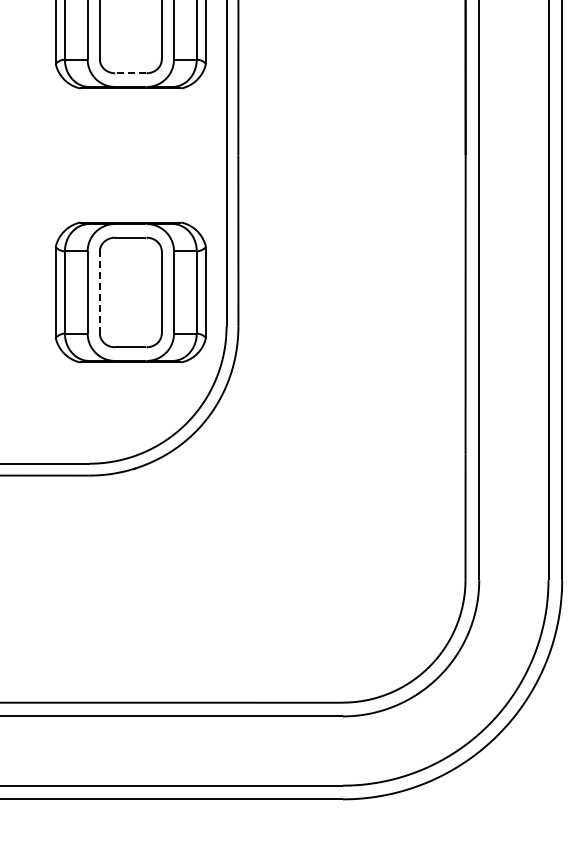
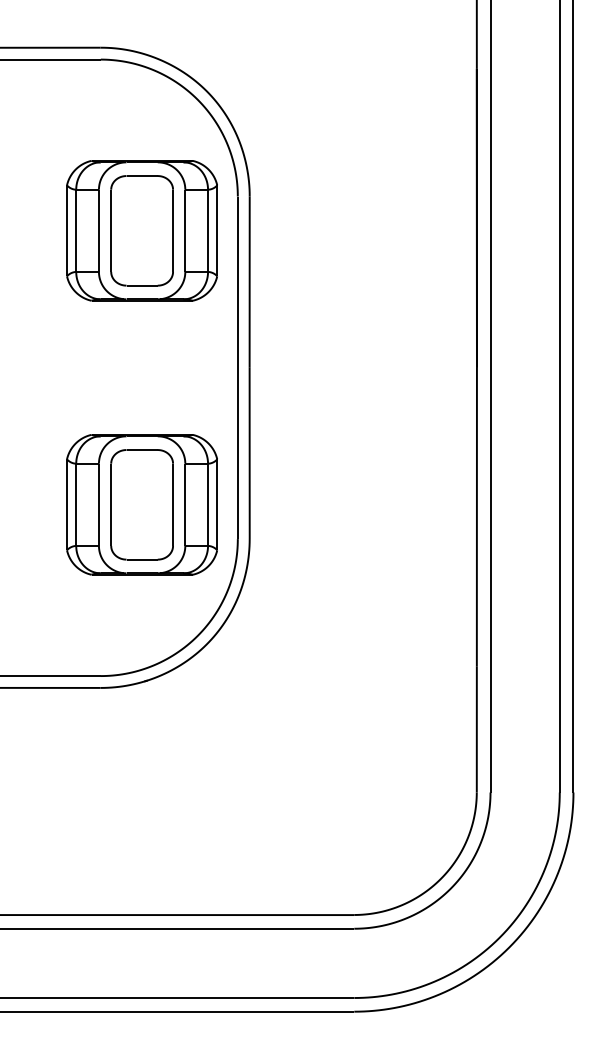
line: (131, 73) -> (142, 285), dashed -> solid
line: (100, 292) -> (111, 504), dashed -> solid

